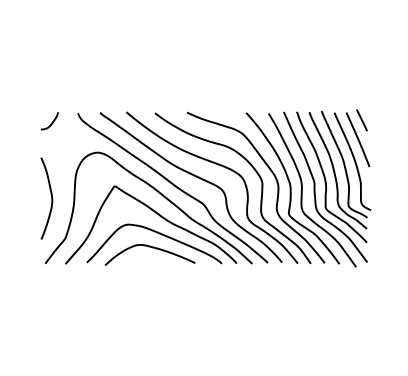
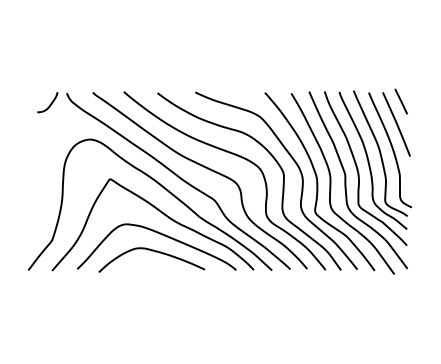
curve: (51, 122) -> (49, 104), moved
curve: (51, 198) -> (35, 193), removed

